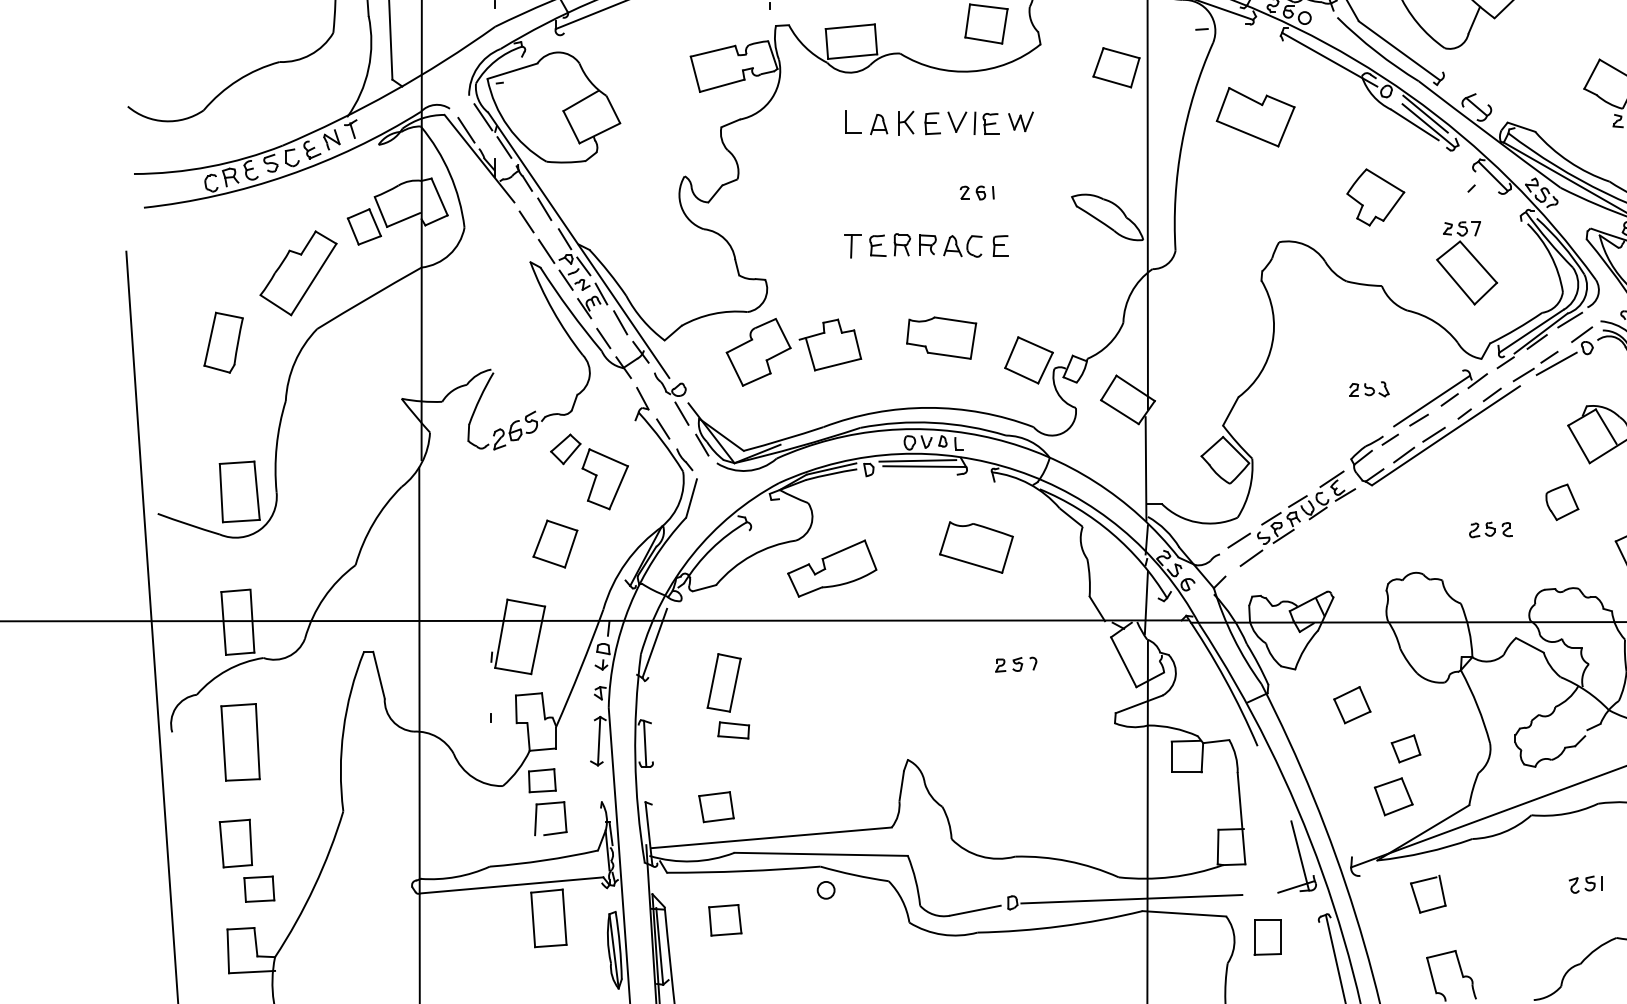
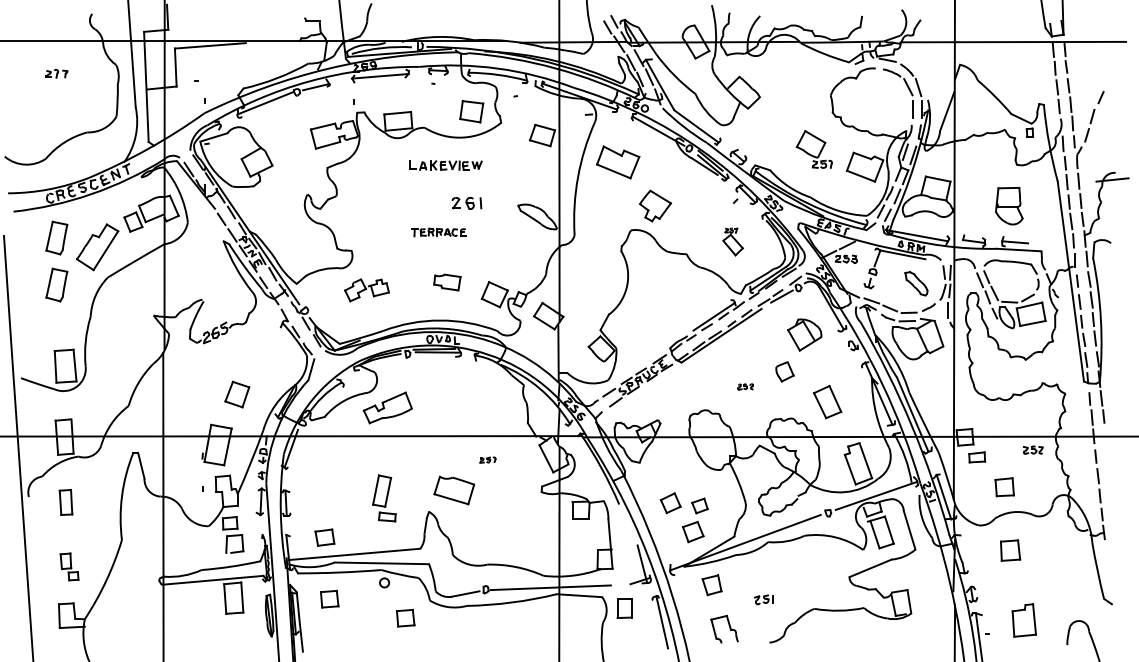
part: (938, 122) -> (445, 165), size x0.7
part: (976, 192) -> (466, 203), size x1.6
part: (1375, 196) -> (655, 205), moved
part: (925, 246) -> (438, 232), size x0.6
part: (222, 255) -> (56, 237), added
part: (1465, 262) -> (732, 241), size x0.6
part: (941, 337) -> (447, 282), size x0.7
part: (792, 352) -> (366, 290), size x0.6
part: (1368, 389) -> (679, 310), removed
part: (588, 472) -> (255, 355), removed
part: (1489, 529) -> (745, 386), size x0.7
part: (976, 547) -> (454, 490), moved
part: (1015, 663) -> (487, 459), size x0.7
part: (728, 696) -> (384, 498), moved
part: (1351, 705) -> (670, 503), moved
part: (239, 742) -> (65, 502), size x0.6
part: (246, 860) -> (69, 566), size x0.6
part: (1585, 884) -> (763, 599), moved
part: (864, 953) -> (405, 617), added

